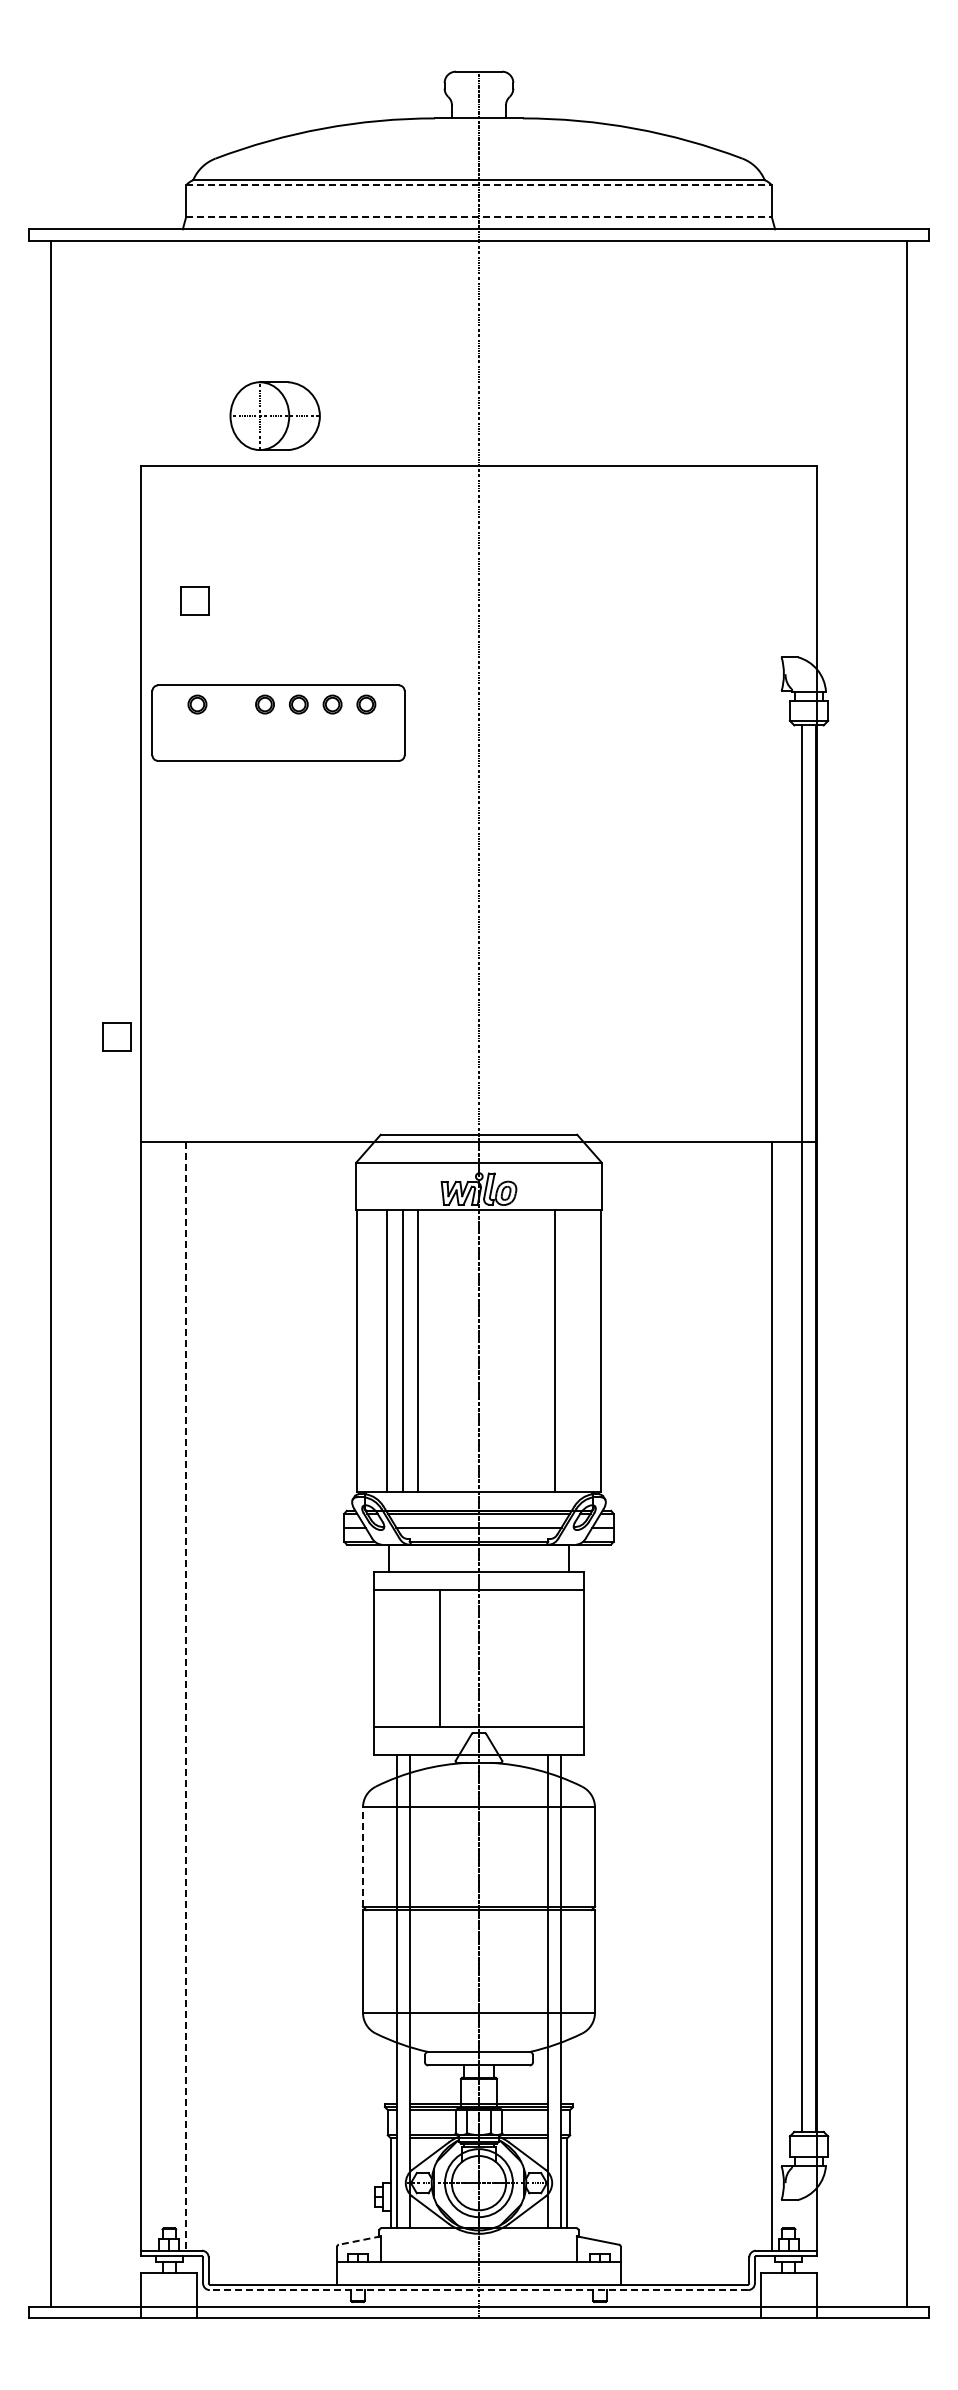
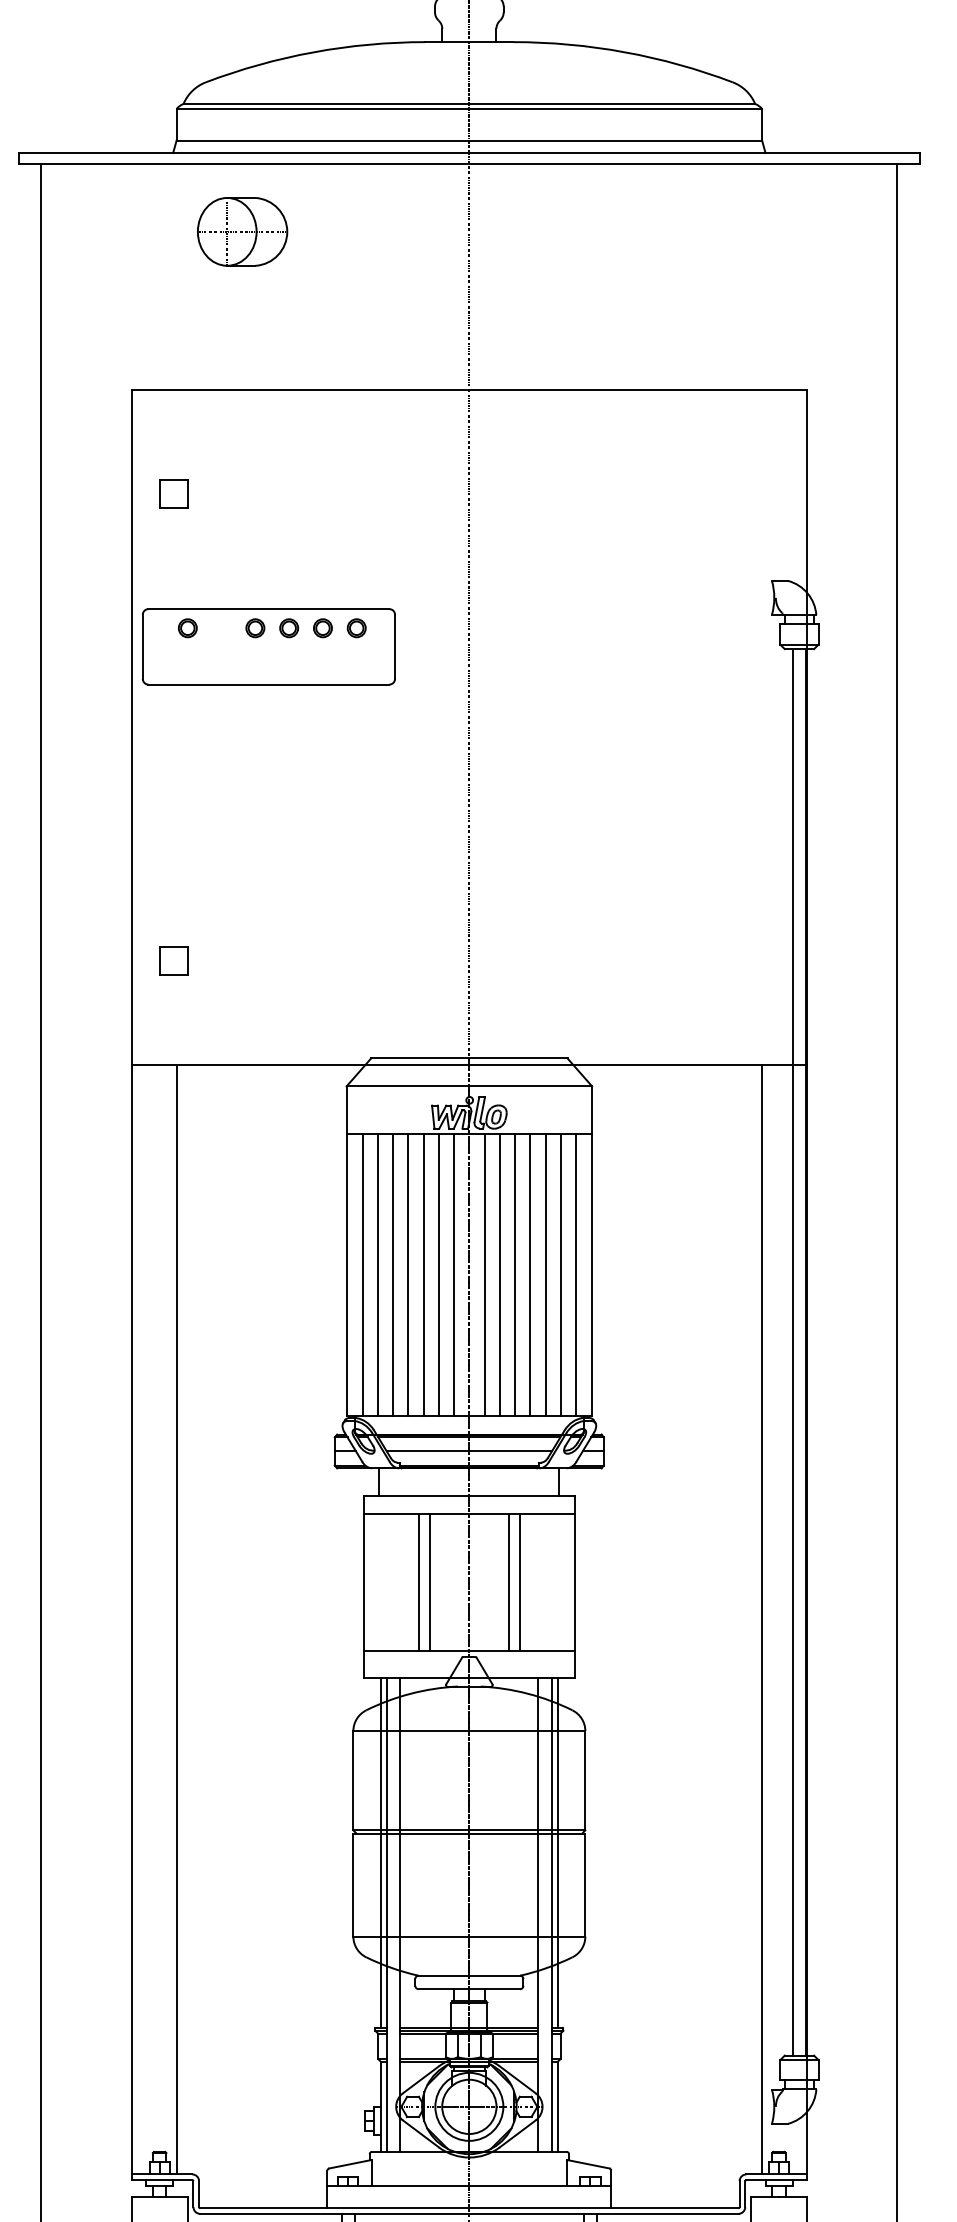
line: (479, 185) -> (469, 109), dashed -> solid
line: (479, 216) -> (469, 140), dashed -> solid
part: (274, 415) -> (241, 231), moved
part: (194, 600) -> (172, 493), moved
part: (116, 1036) -> (172, 960), moved
line: (372, 1350) -> (362, 1274), added
line: (433, 1350) -> (423, 1274), added
line: (448, 1350) -> (438, 1274), added
line: (463, 1350) -> (453, 1274), added
line: (494, 1350) -> (484, 1274), added
line: (509, 1350) -> (499, 1274), added
line: (524, 1350) -> (514, 1274), added
line: (540, 1350) -> (530, 1274), added
line: (570, 1350) -> (560, 1274), added
line: (585, 1350) -> (575, 1274), added
line: (428, 1658) -> (418, 1582), added
line: (518, 1658) -> (508, 1582), added
line: (529, 1658) -> (519, 1582), added
line: (186, 1696) -> (176, 1620), dashed -> solid
line: (363, 1857) -> (353, 1781), dashed -> solid
line: (390, 1929) -> (380, 1853), added
line: (567, 1929) -> (557, 1853), added
line: (360, 2240) -> (350, 2164), dashed -> solid
line: (478, 2290) -> (468, 2214), dashed -> solid

